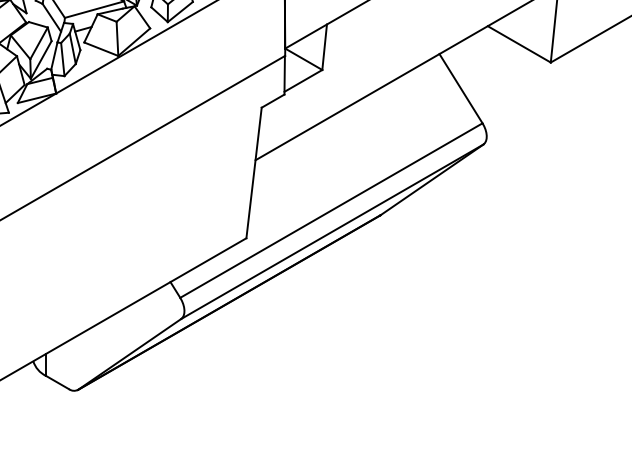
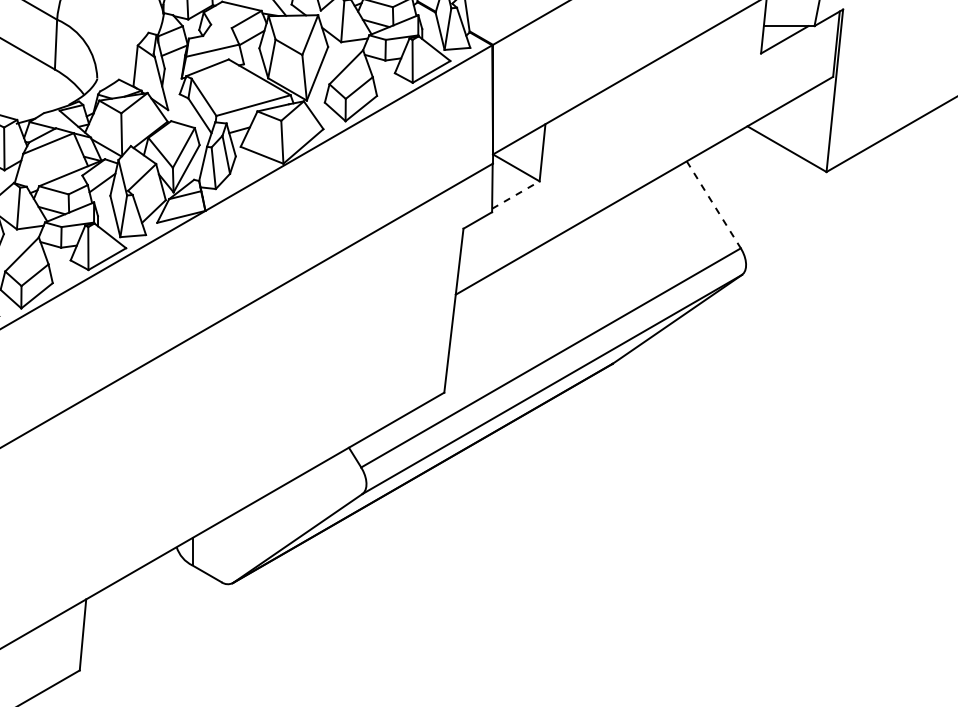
line: (303, 80) -> (516, 194), solid -> dashed
line: (461, 89) -> (714, 205), solid -> dashed

